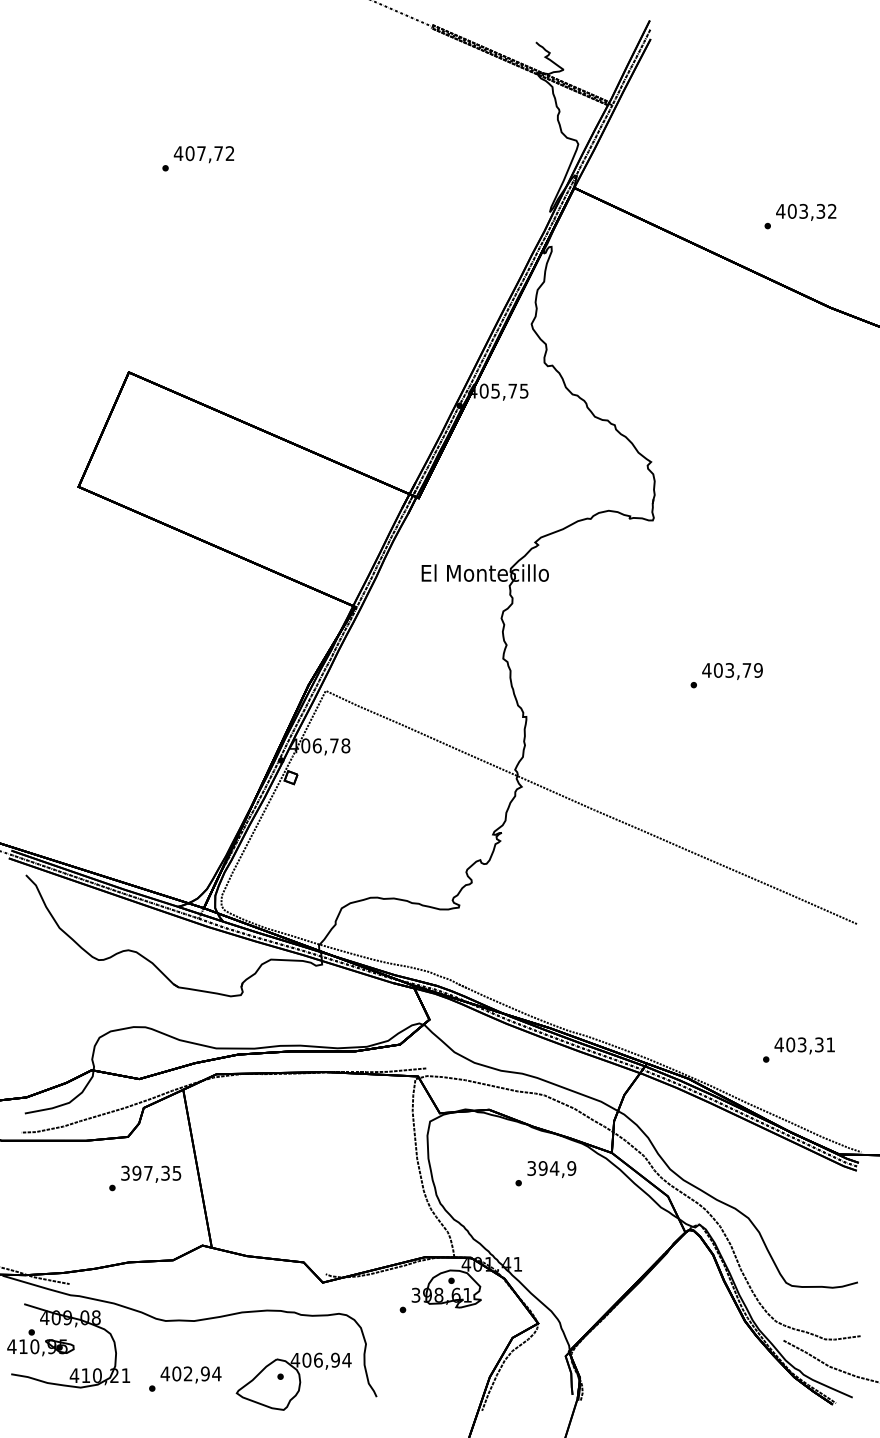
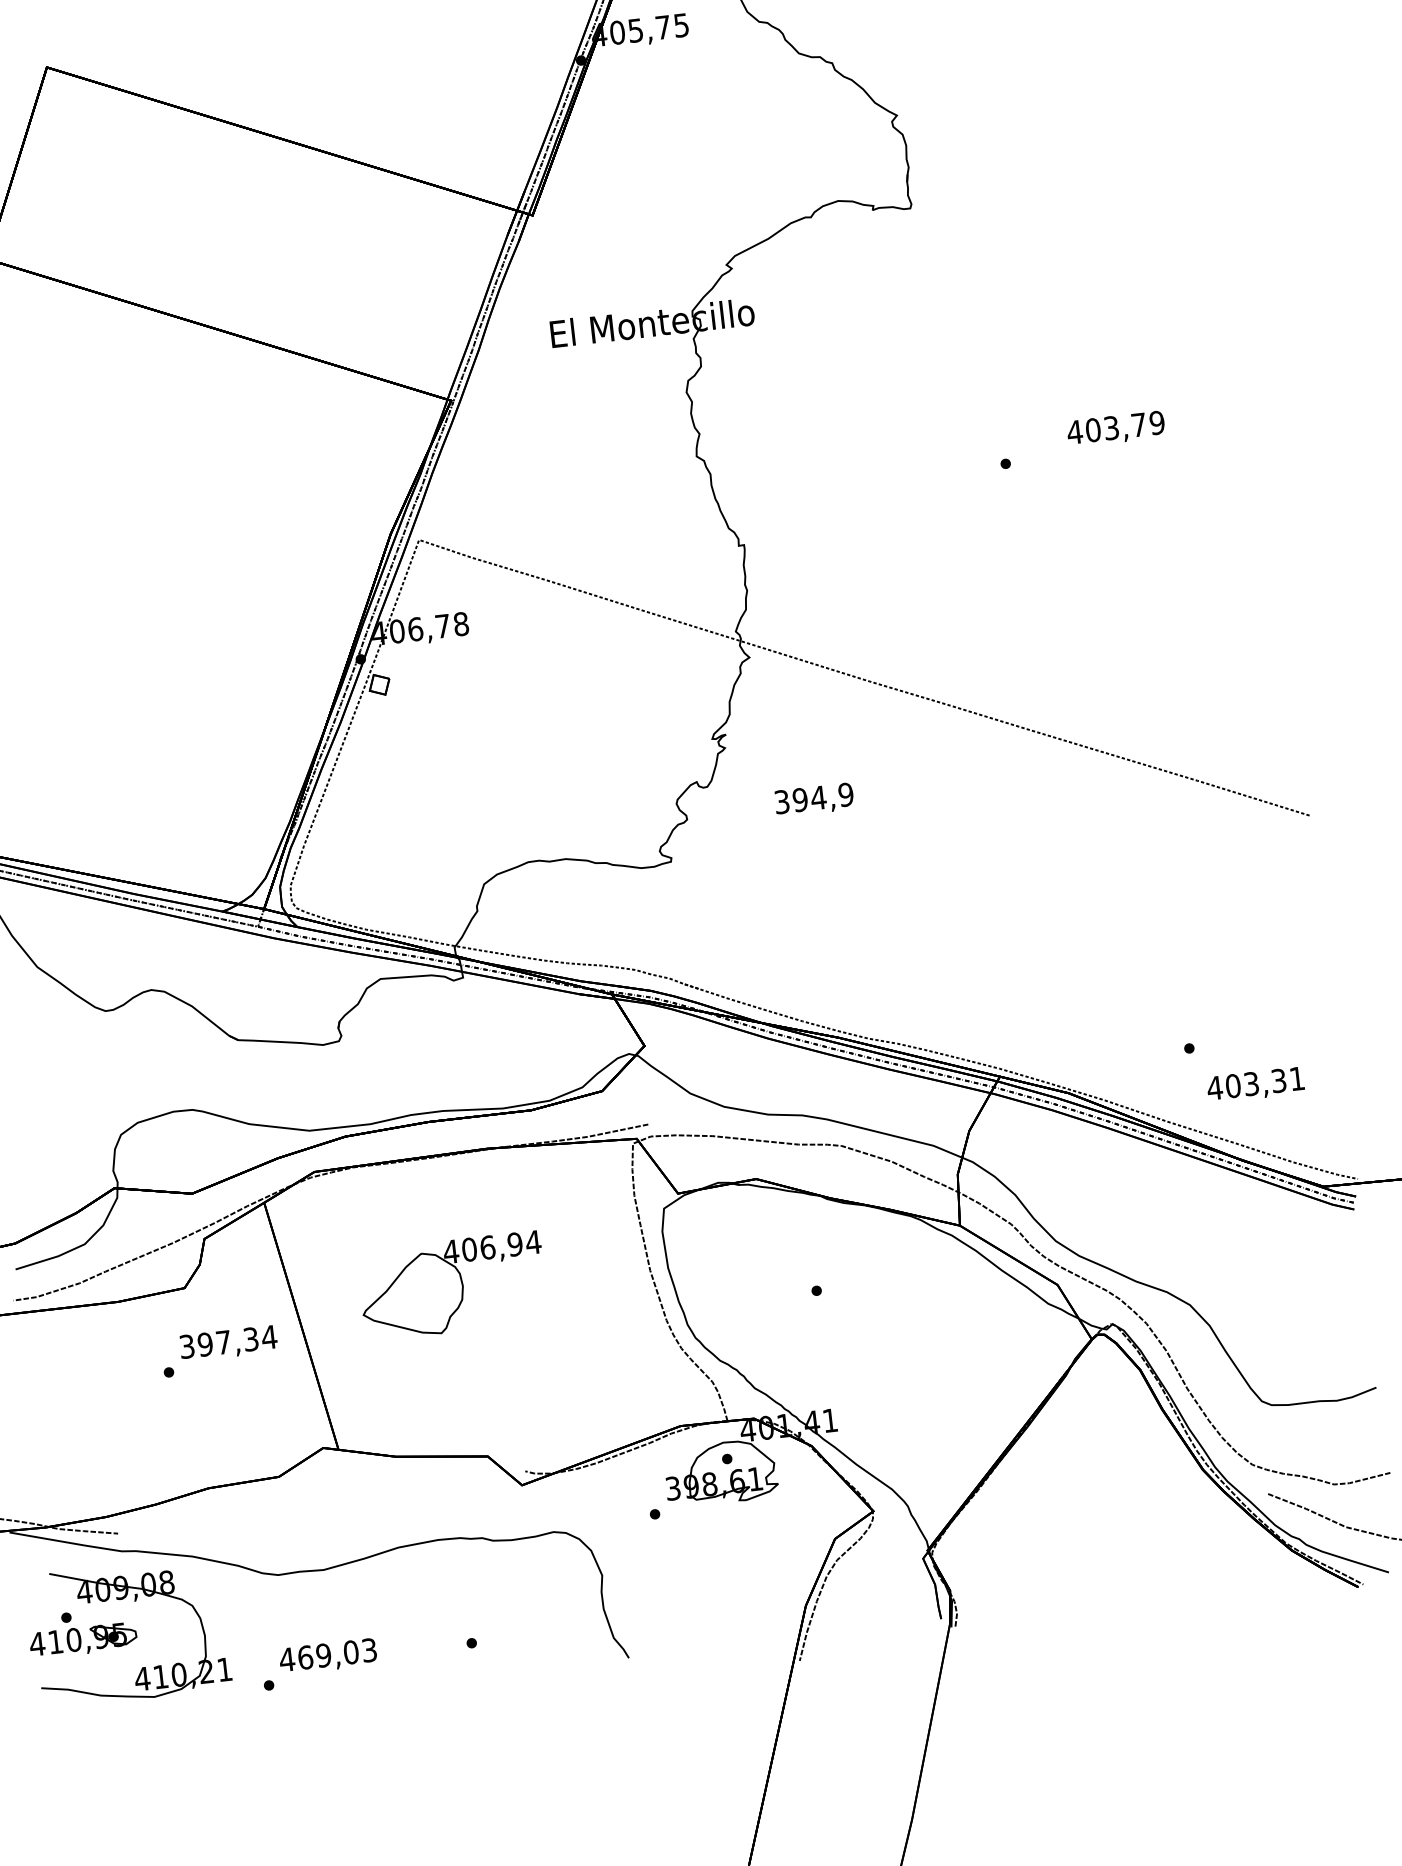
text: (732, 671) -> (1116, 429), moved
text: (804, 1045) -> (1255, 1084), moved
text: (551, 1169) -> (813, 800), moved
text: (176, 1173) -> (268, 1337), 397,35 -> 397,34
text: (196, 1373) -> (336, 1653), 402,94 -> 469,03
part: (293, 1381) -> (451, 1286), moved

